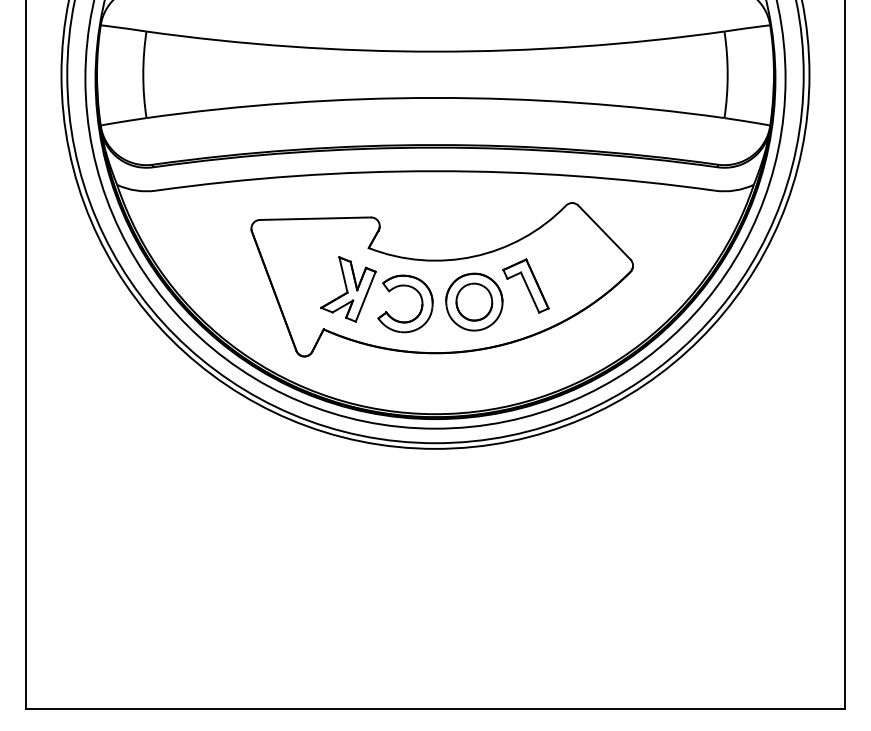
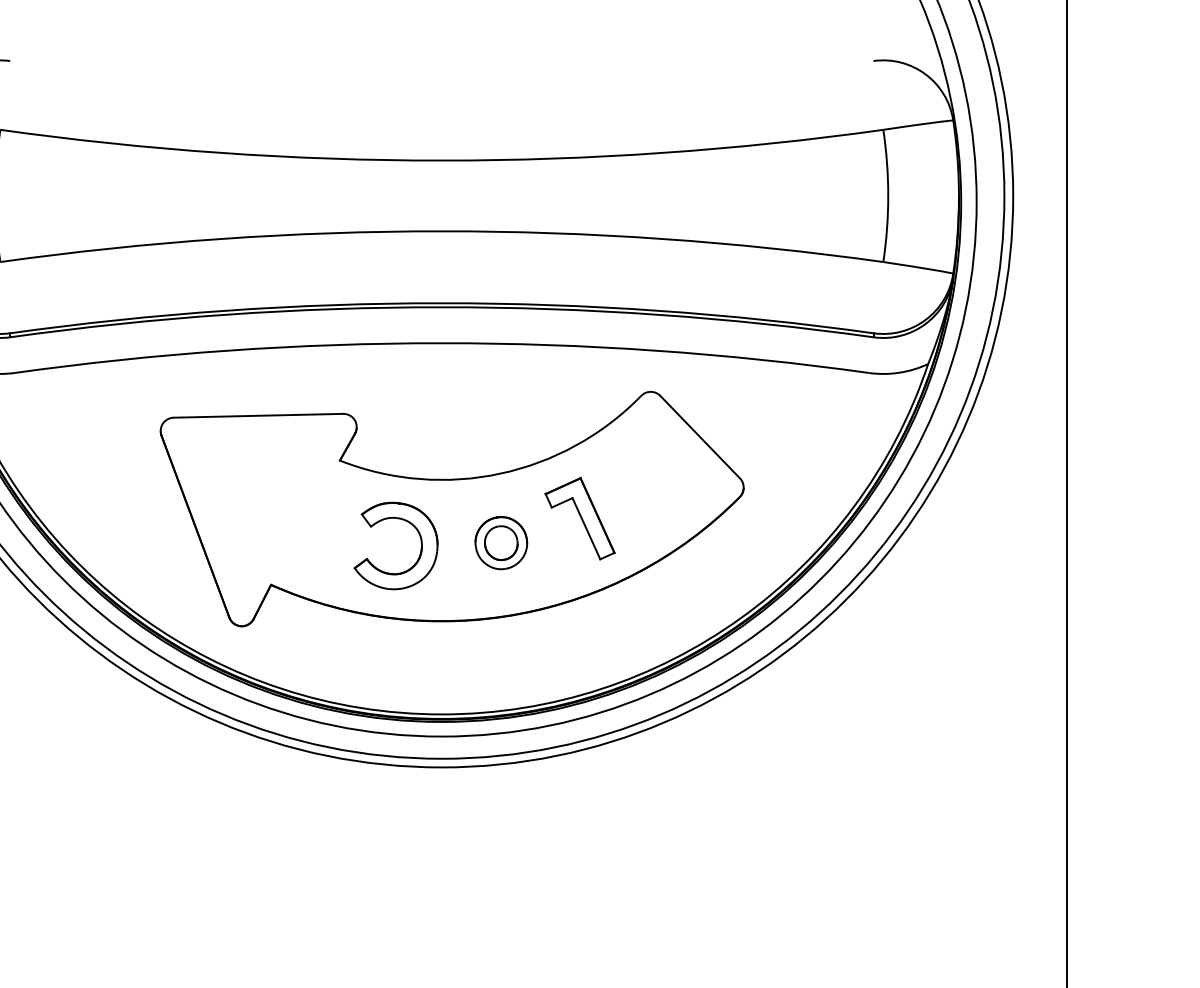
part: (348, 289) -> (308, 523), removed
part: (474, 301) -> (501, 542), size x0.6

